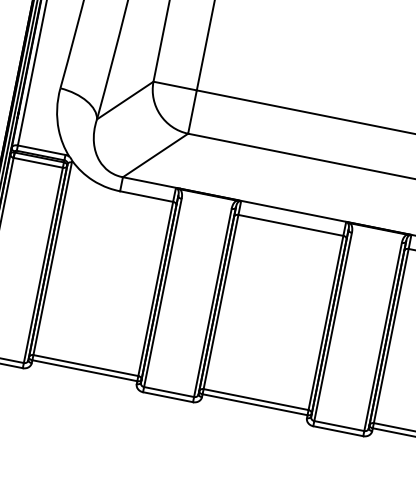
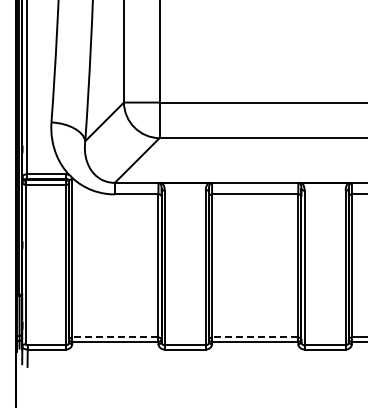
line: (84, 365) -> (114, 337), solid -> dashed
line: (255, 399) -> (254, 337), solid -> dashed

